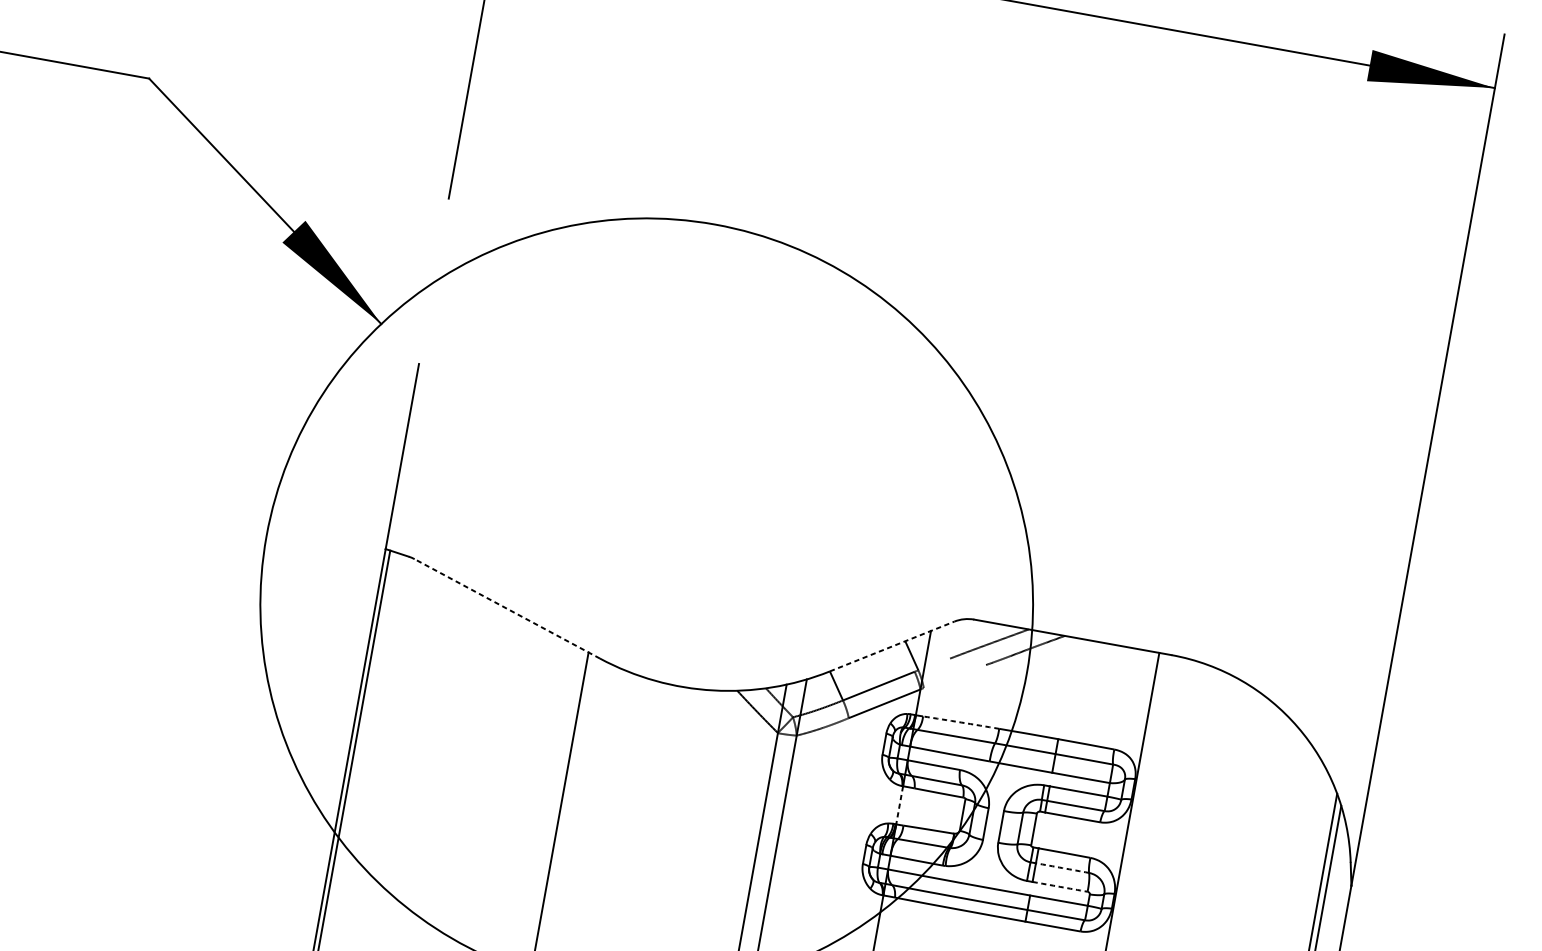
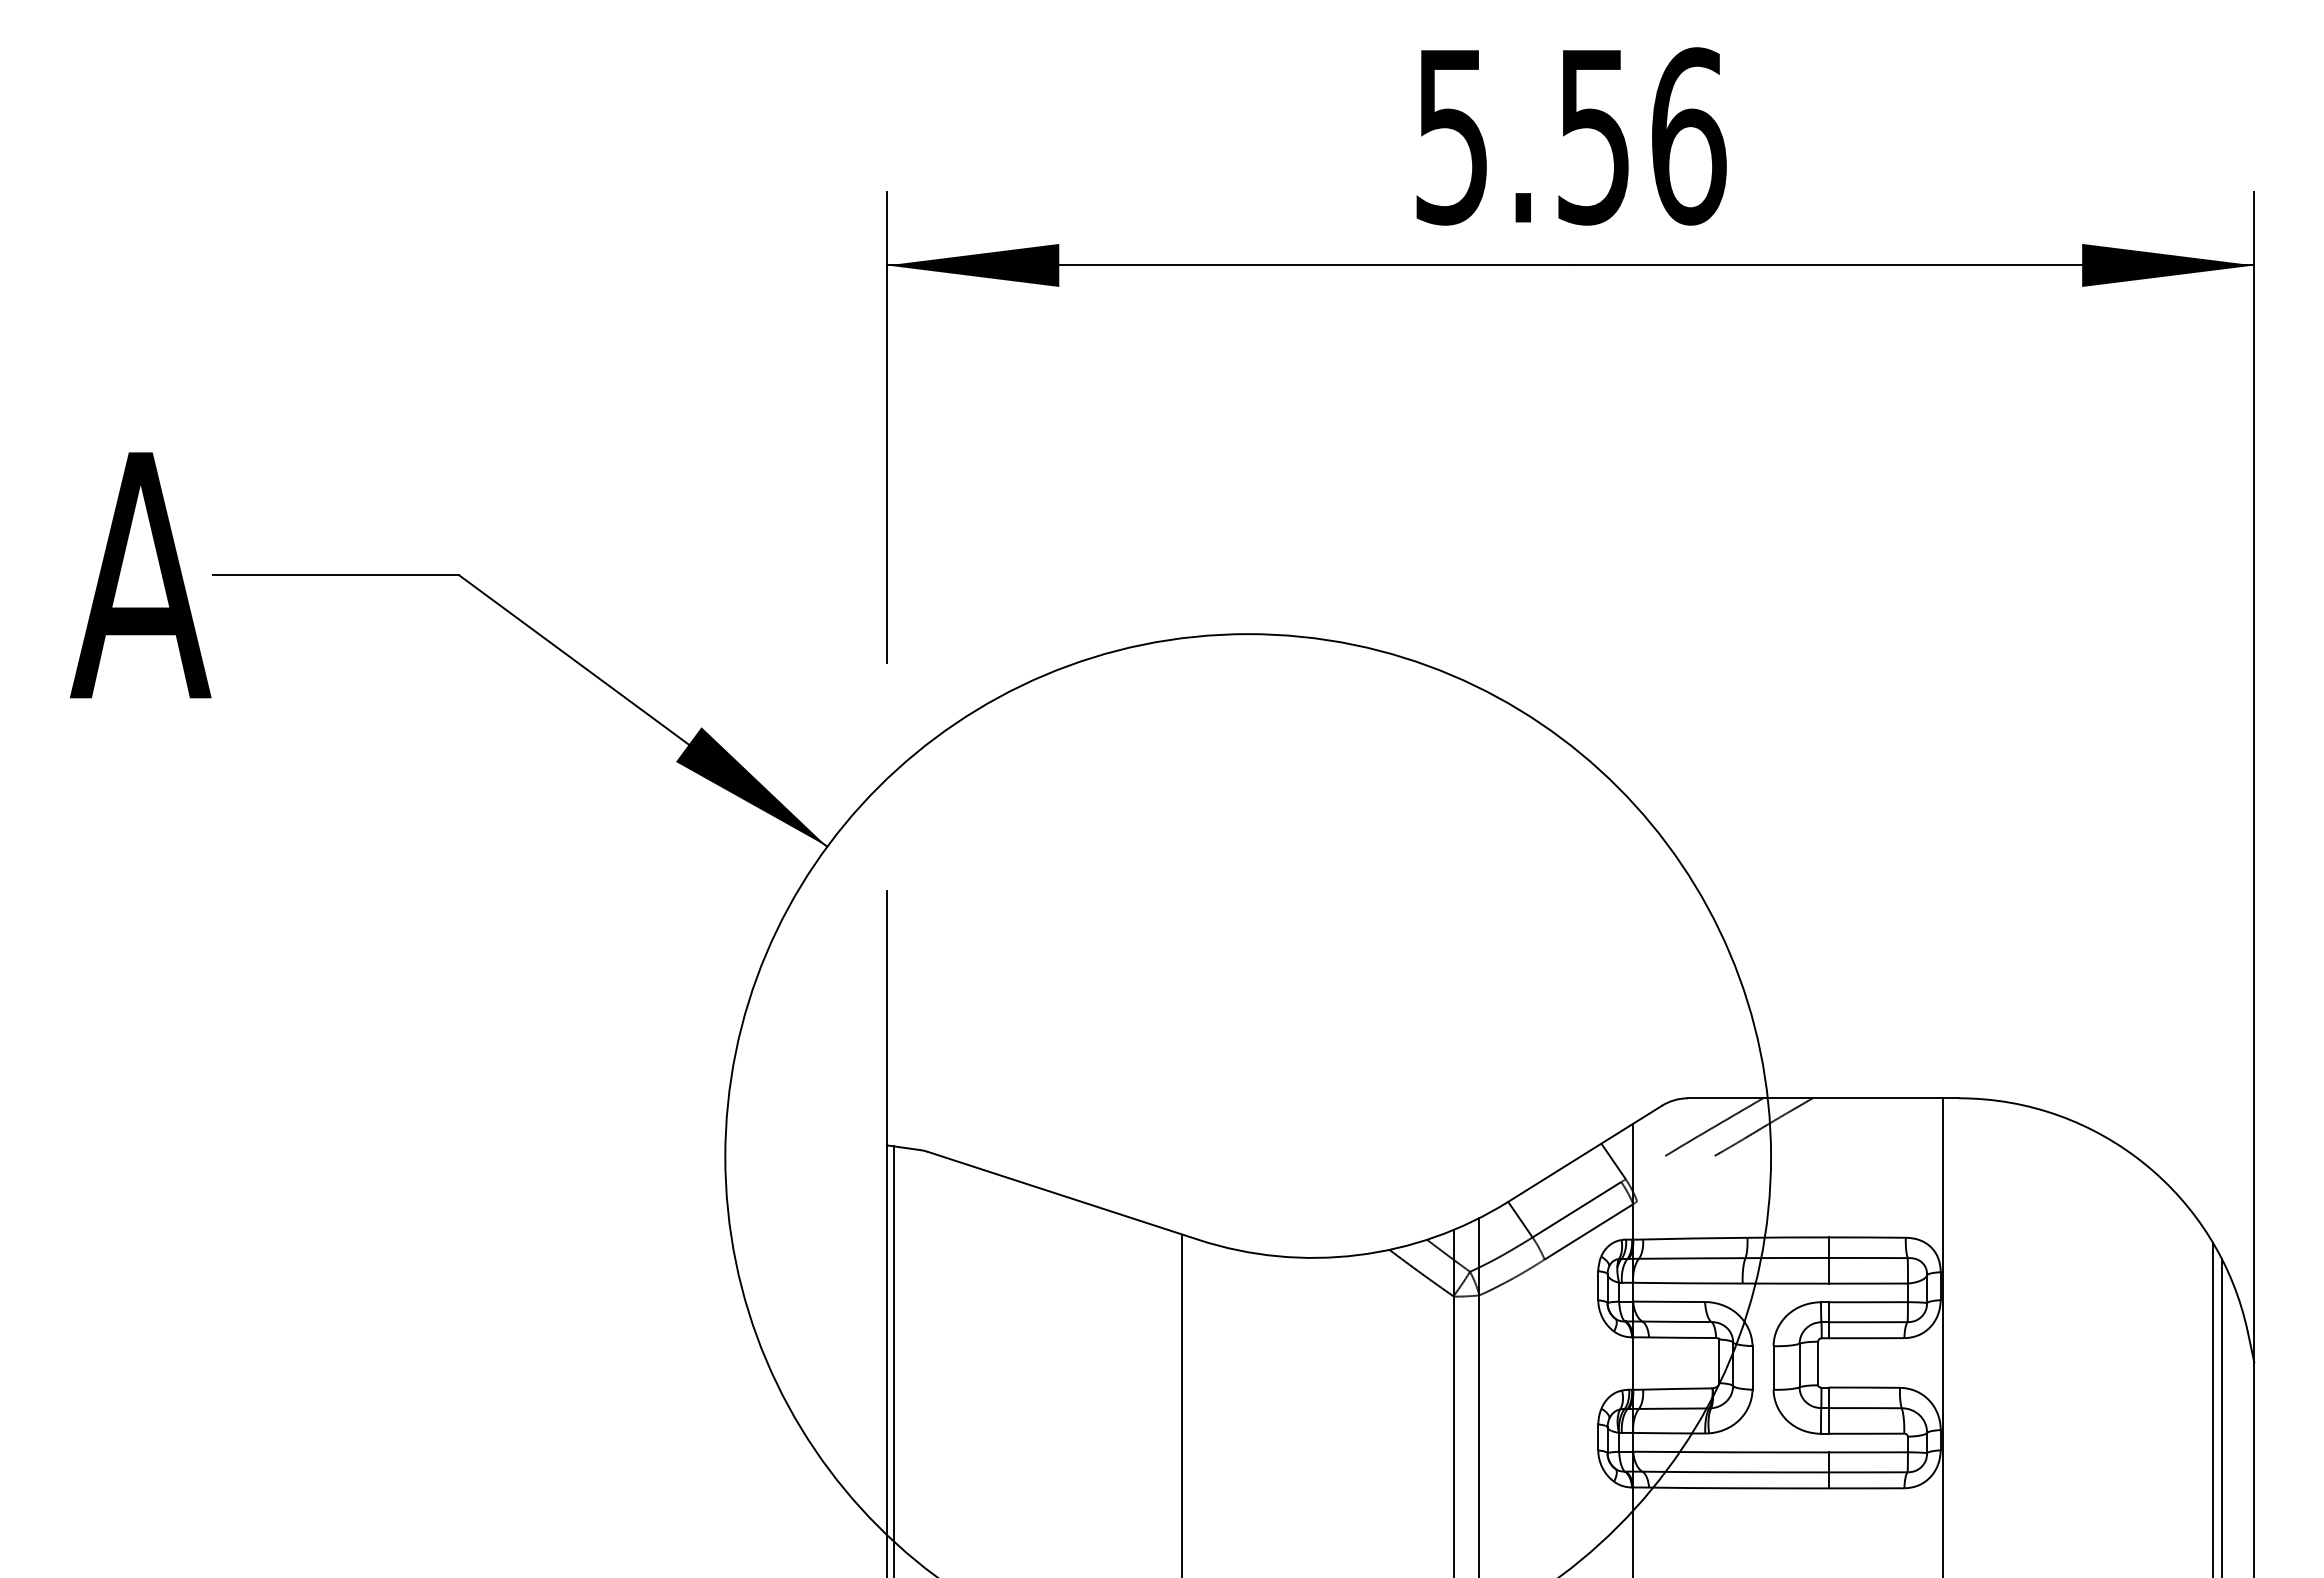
line: (506, 608) -> (1062, 1195), dashed -> solid
line: (892, 646) -> (1585, 1153), dashed -> solid
arc: (961, 722) -> (1695, 1238), dashed -> solid
line: (899, 806) -> (1633, 1364), dashed -> solid
arc: (1062, 868) -> (1865, 1408), dashed -> solid
arc: (1060, 886) -> (1866, 1433), dashed -> solid

